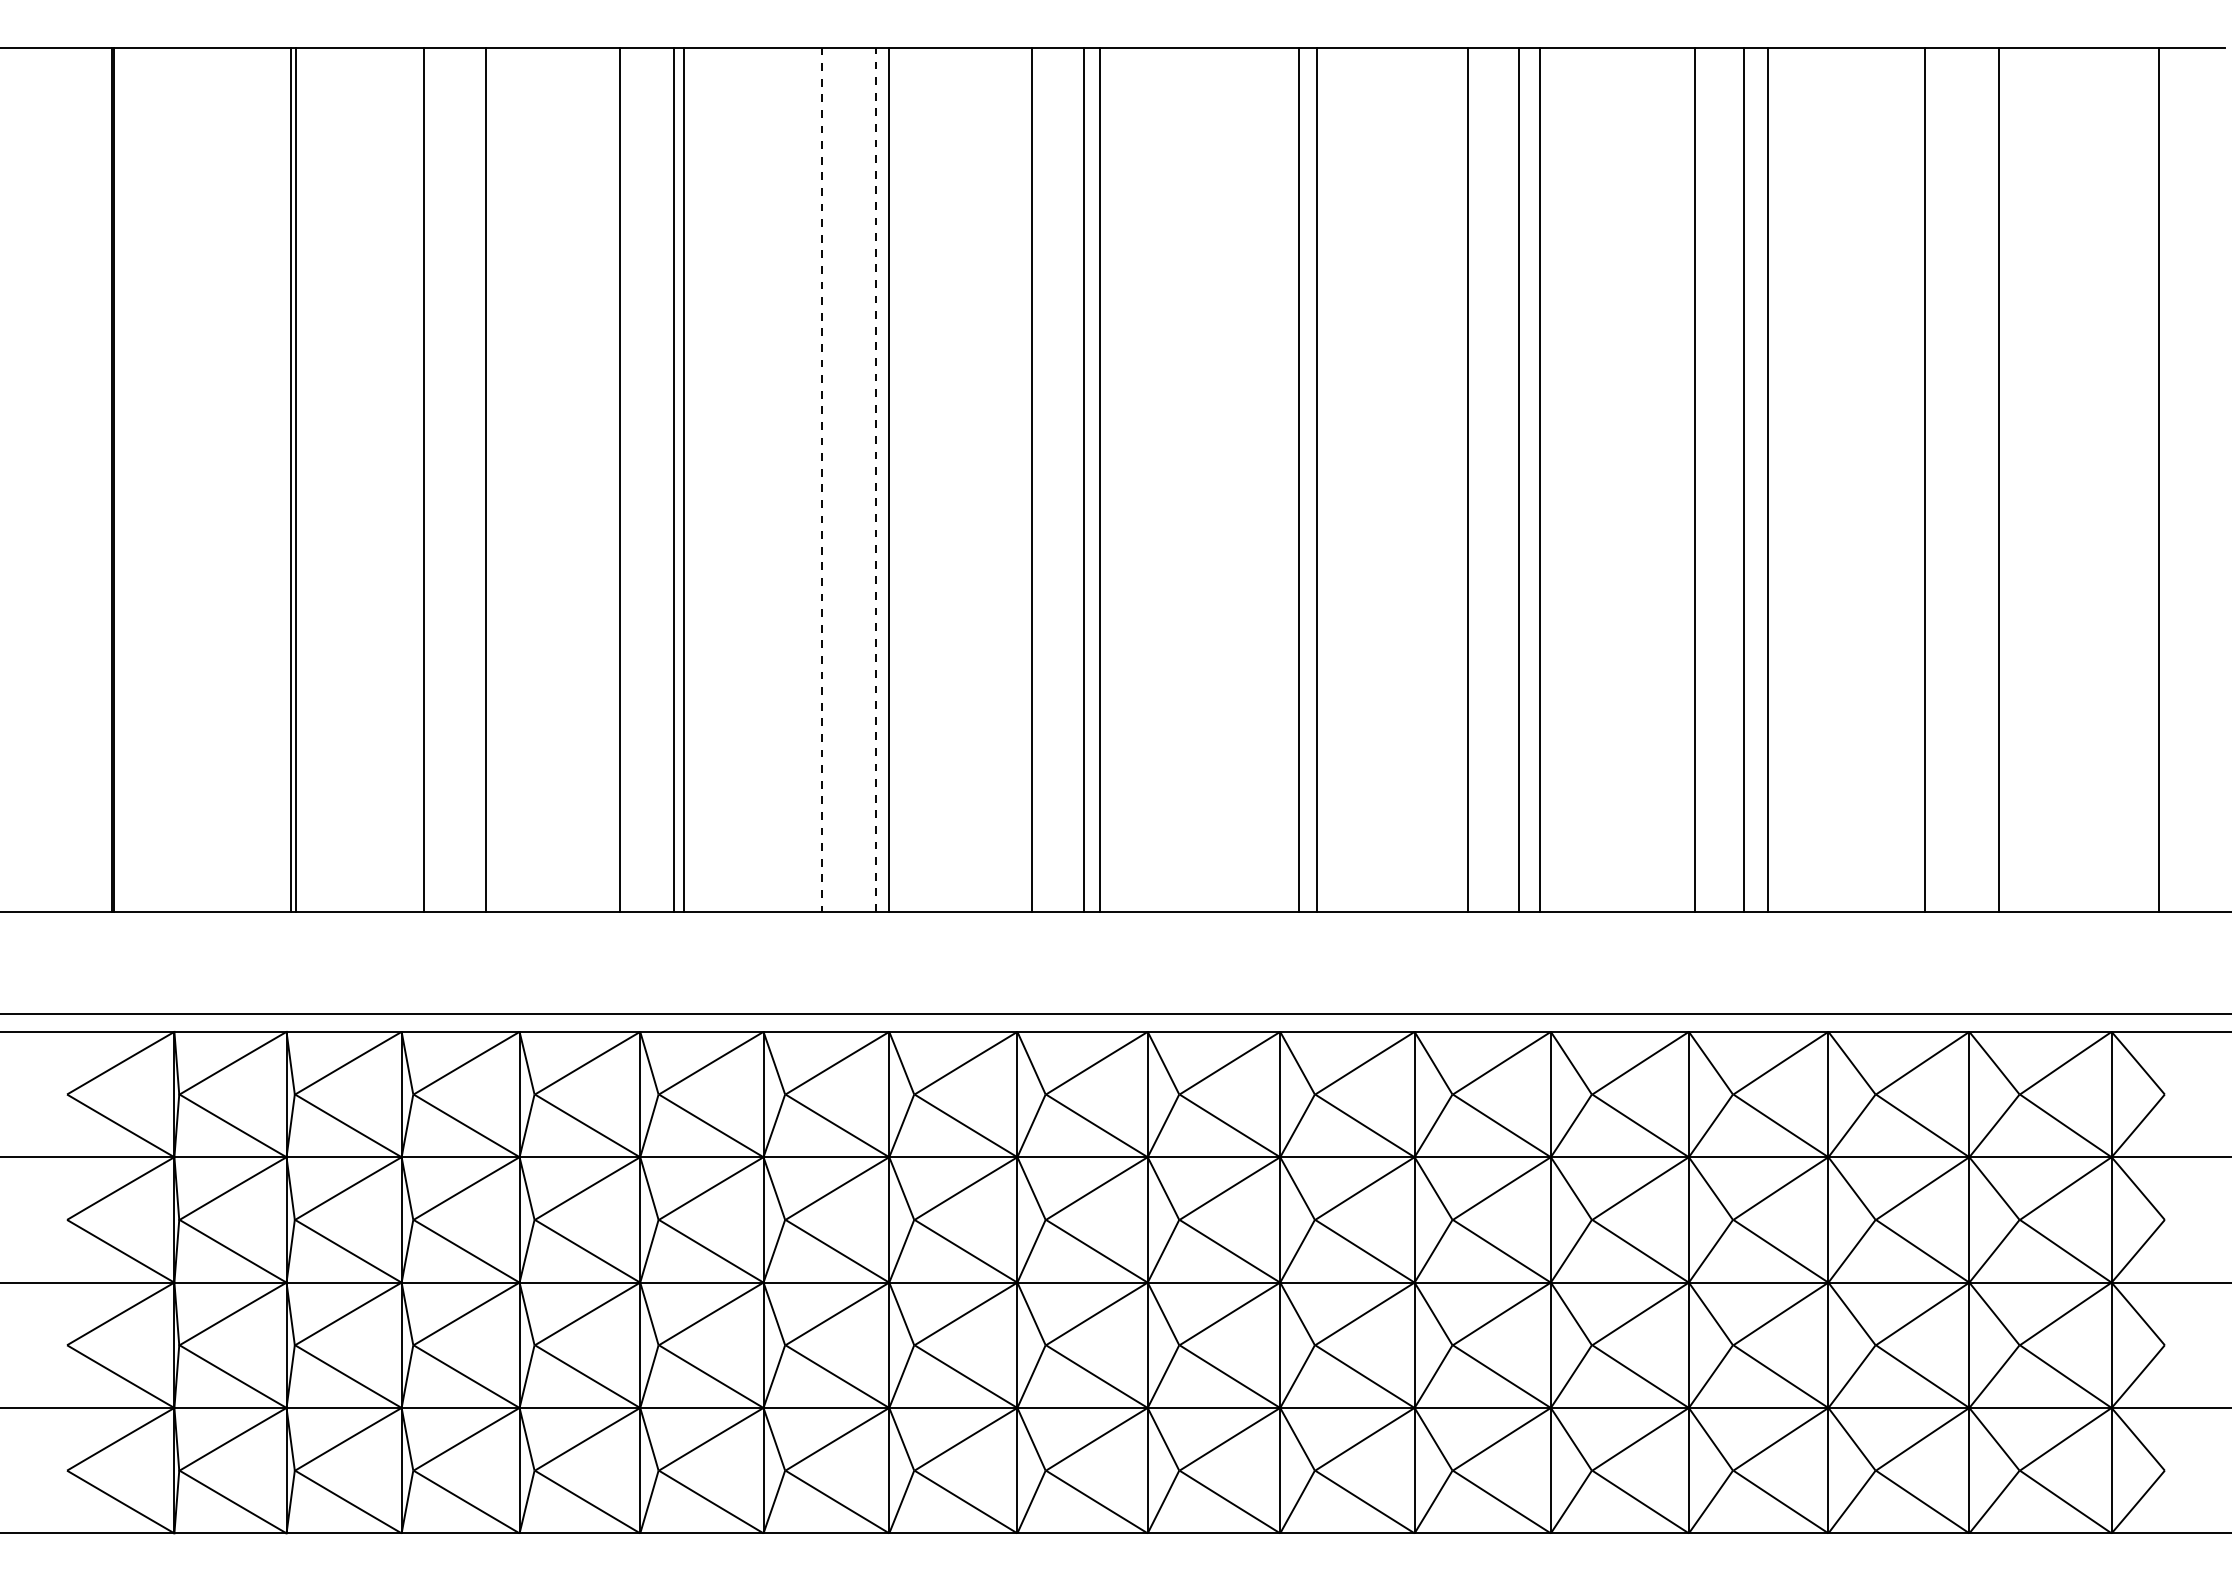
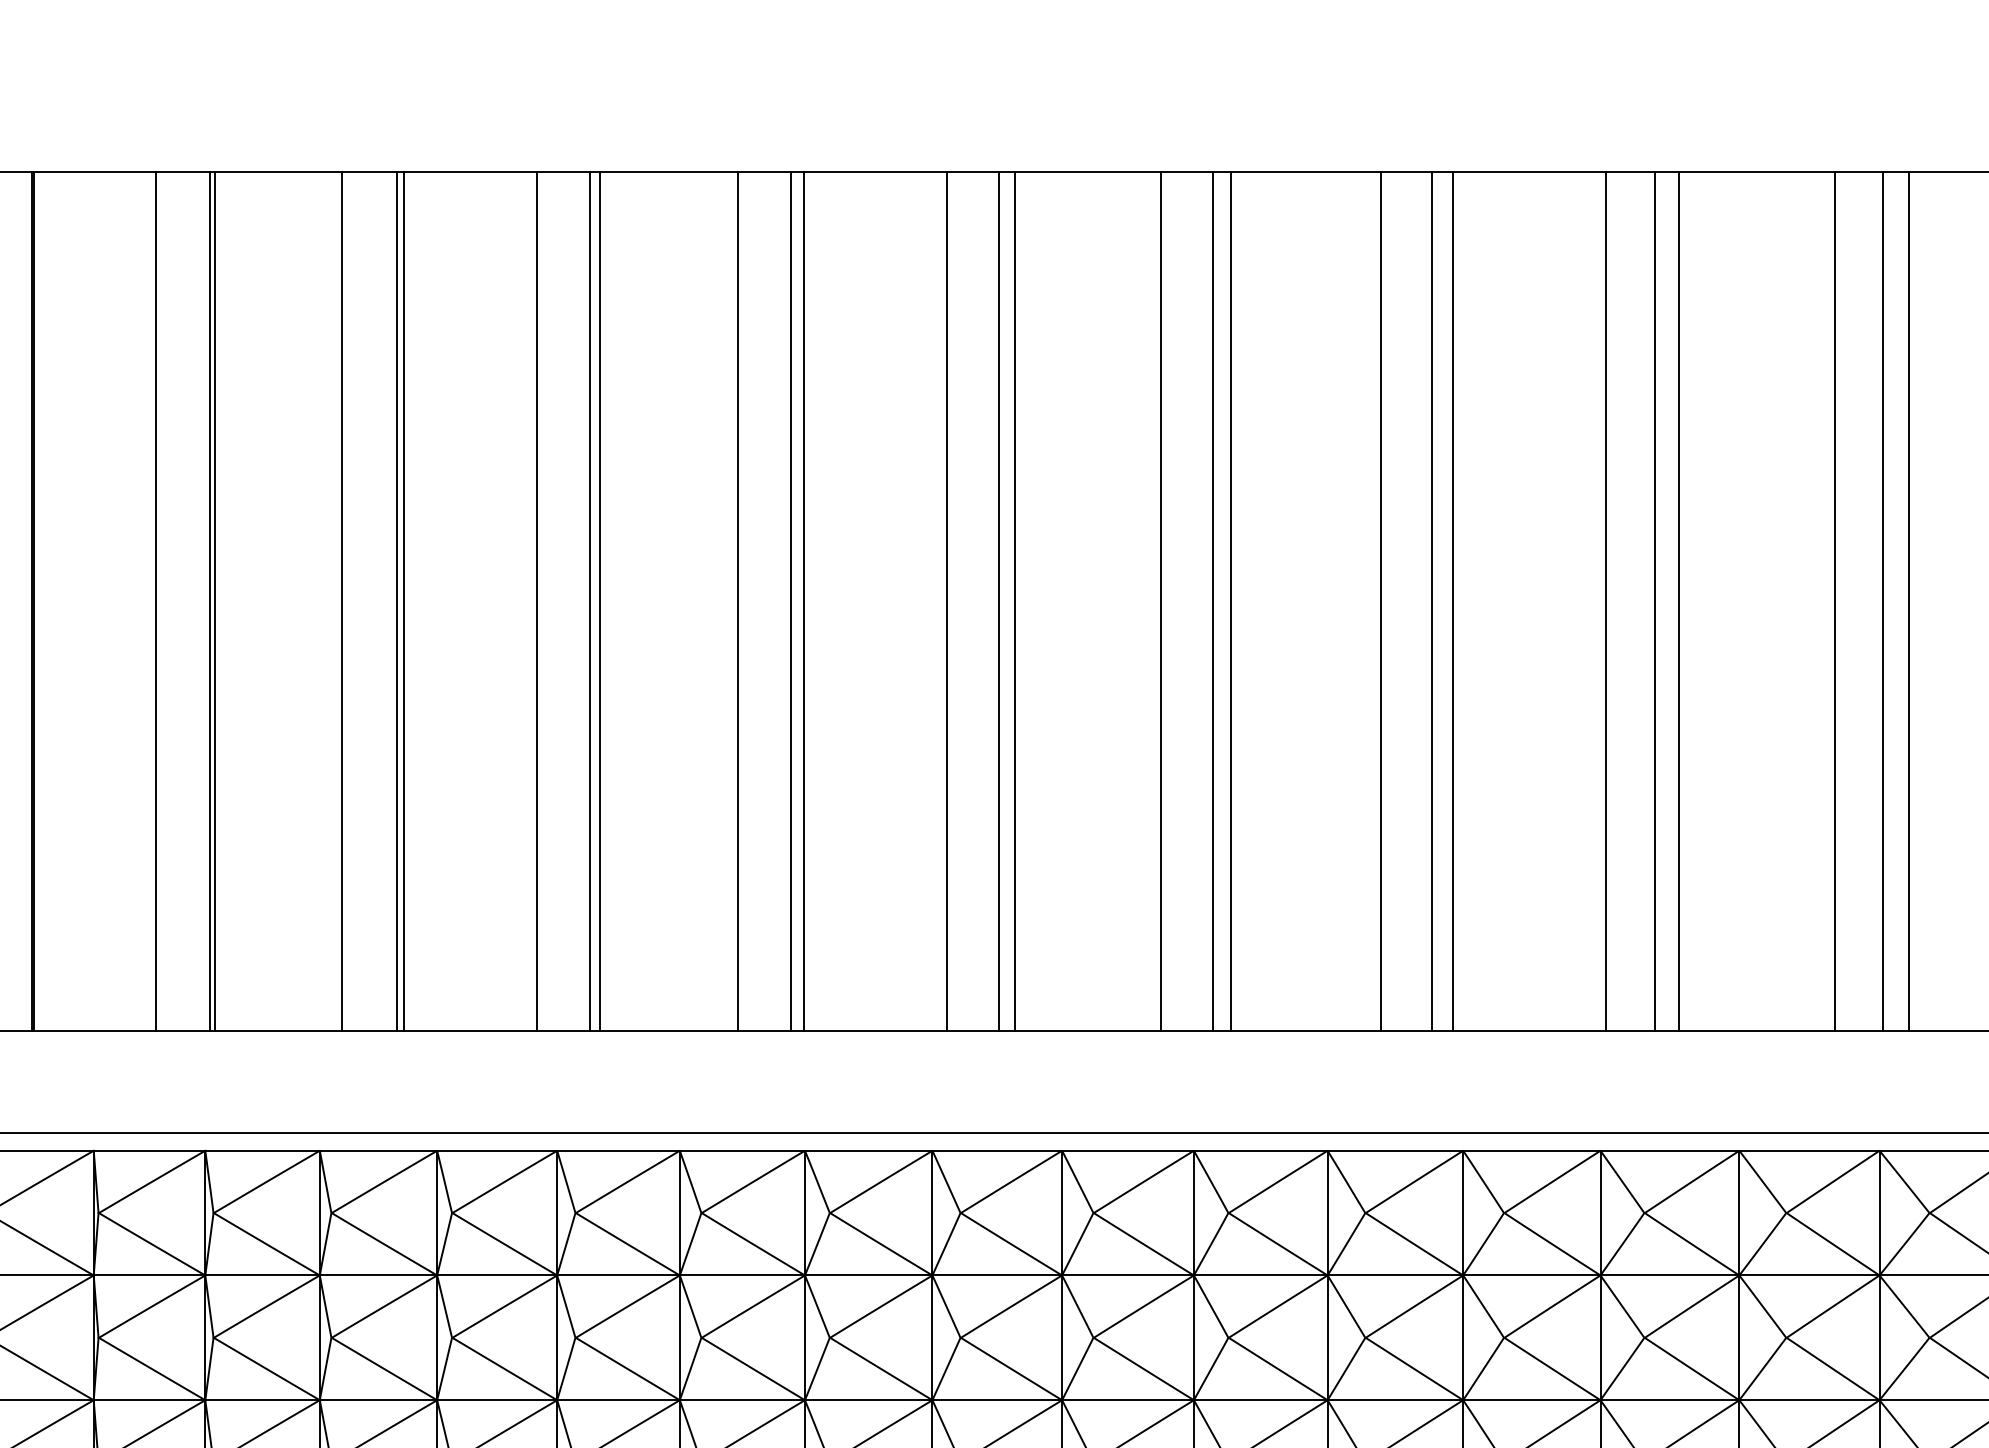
line: (236, 479) -> (155, 601), added
line: (478, 479) -> (396, 601), added
line: (875, 479) -> (791, 601), dashed -> solid
line: (1247, 479) -> (1161, 601), added
line: (1973, 479) -> (1883, 601), added
line: (822, 480) -> (738, 602), dashed -> solid

